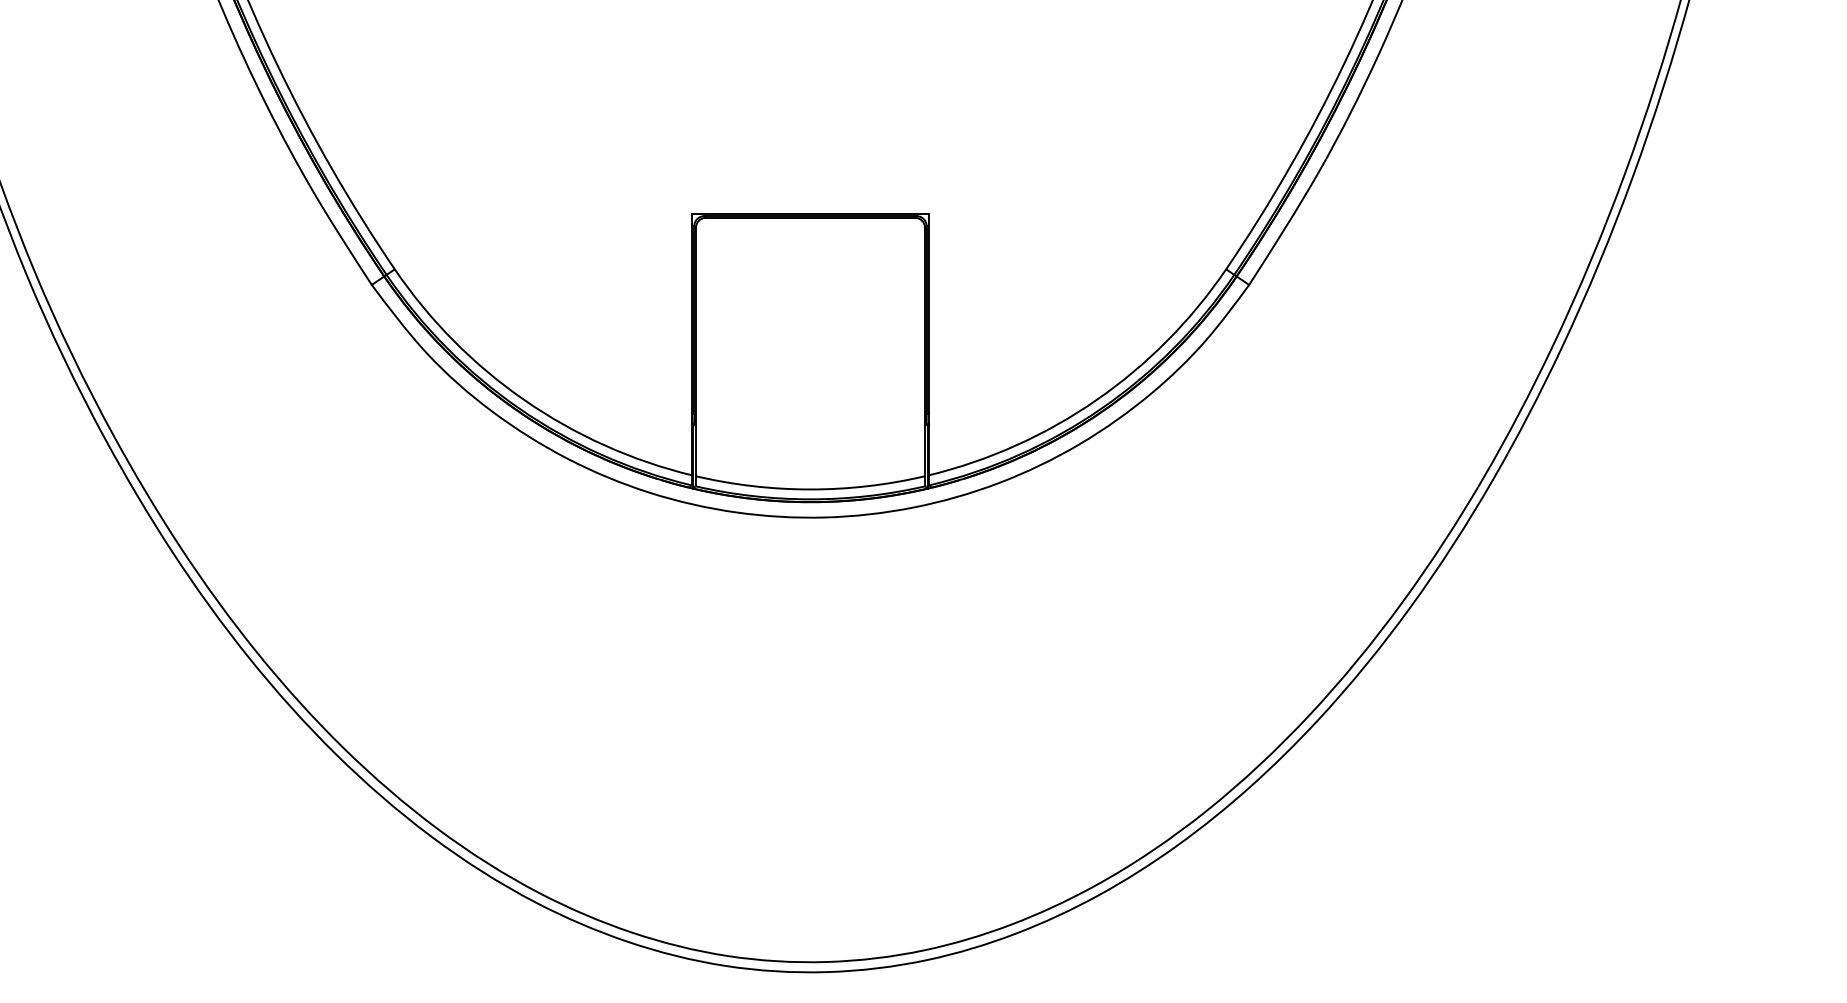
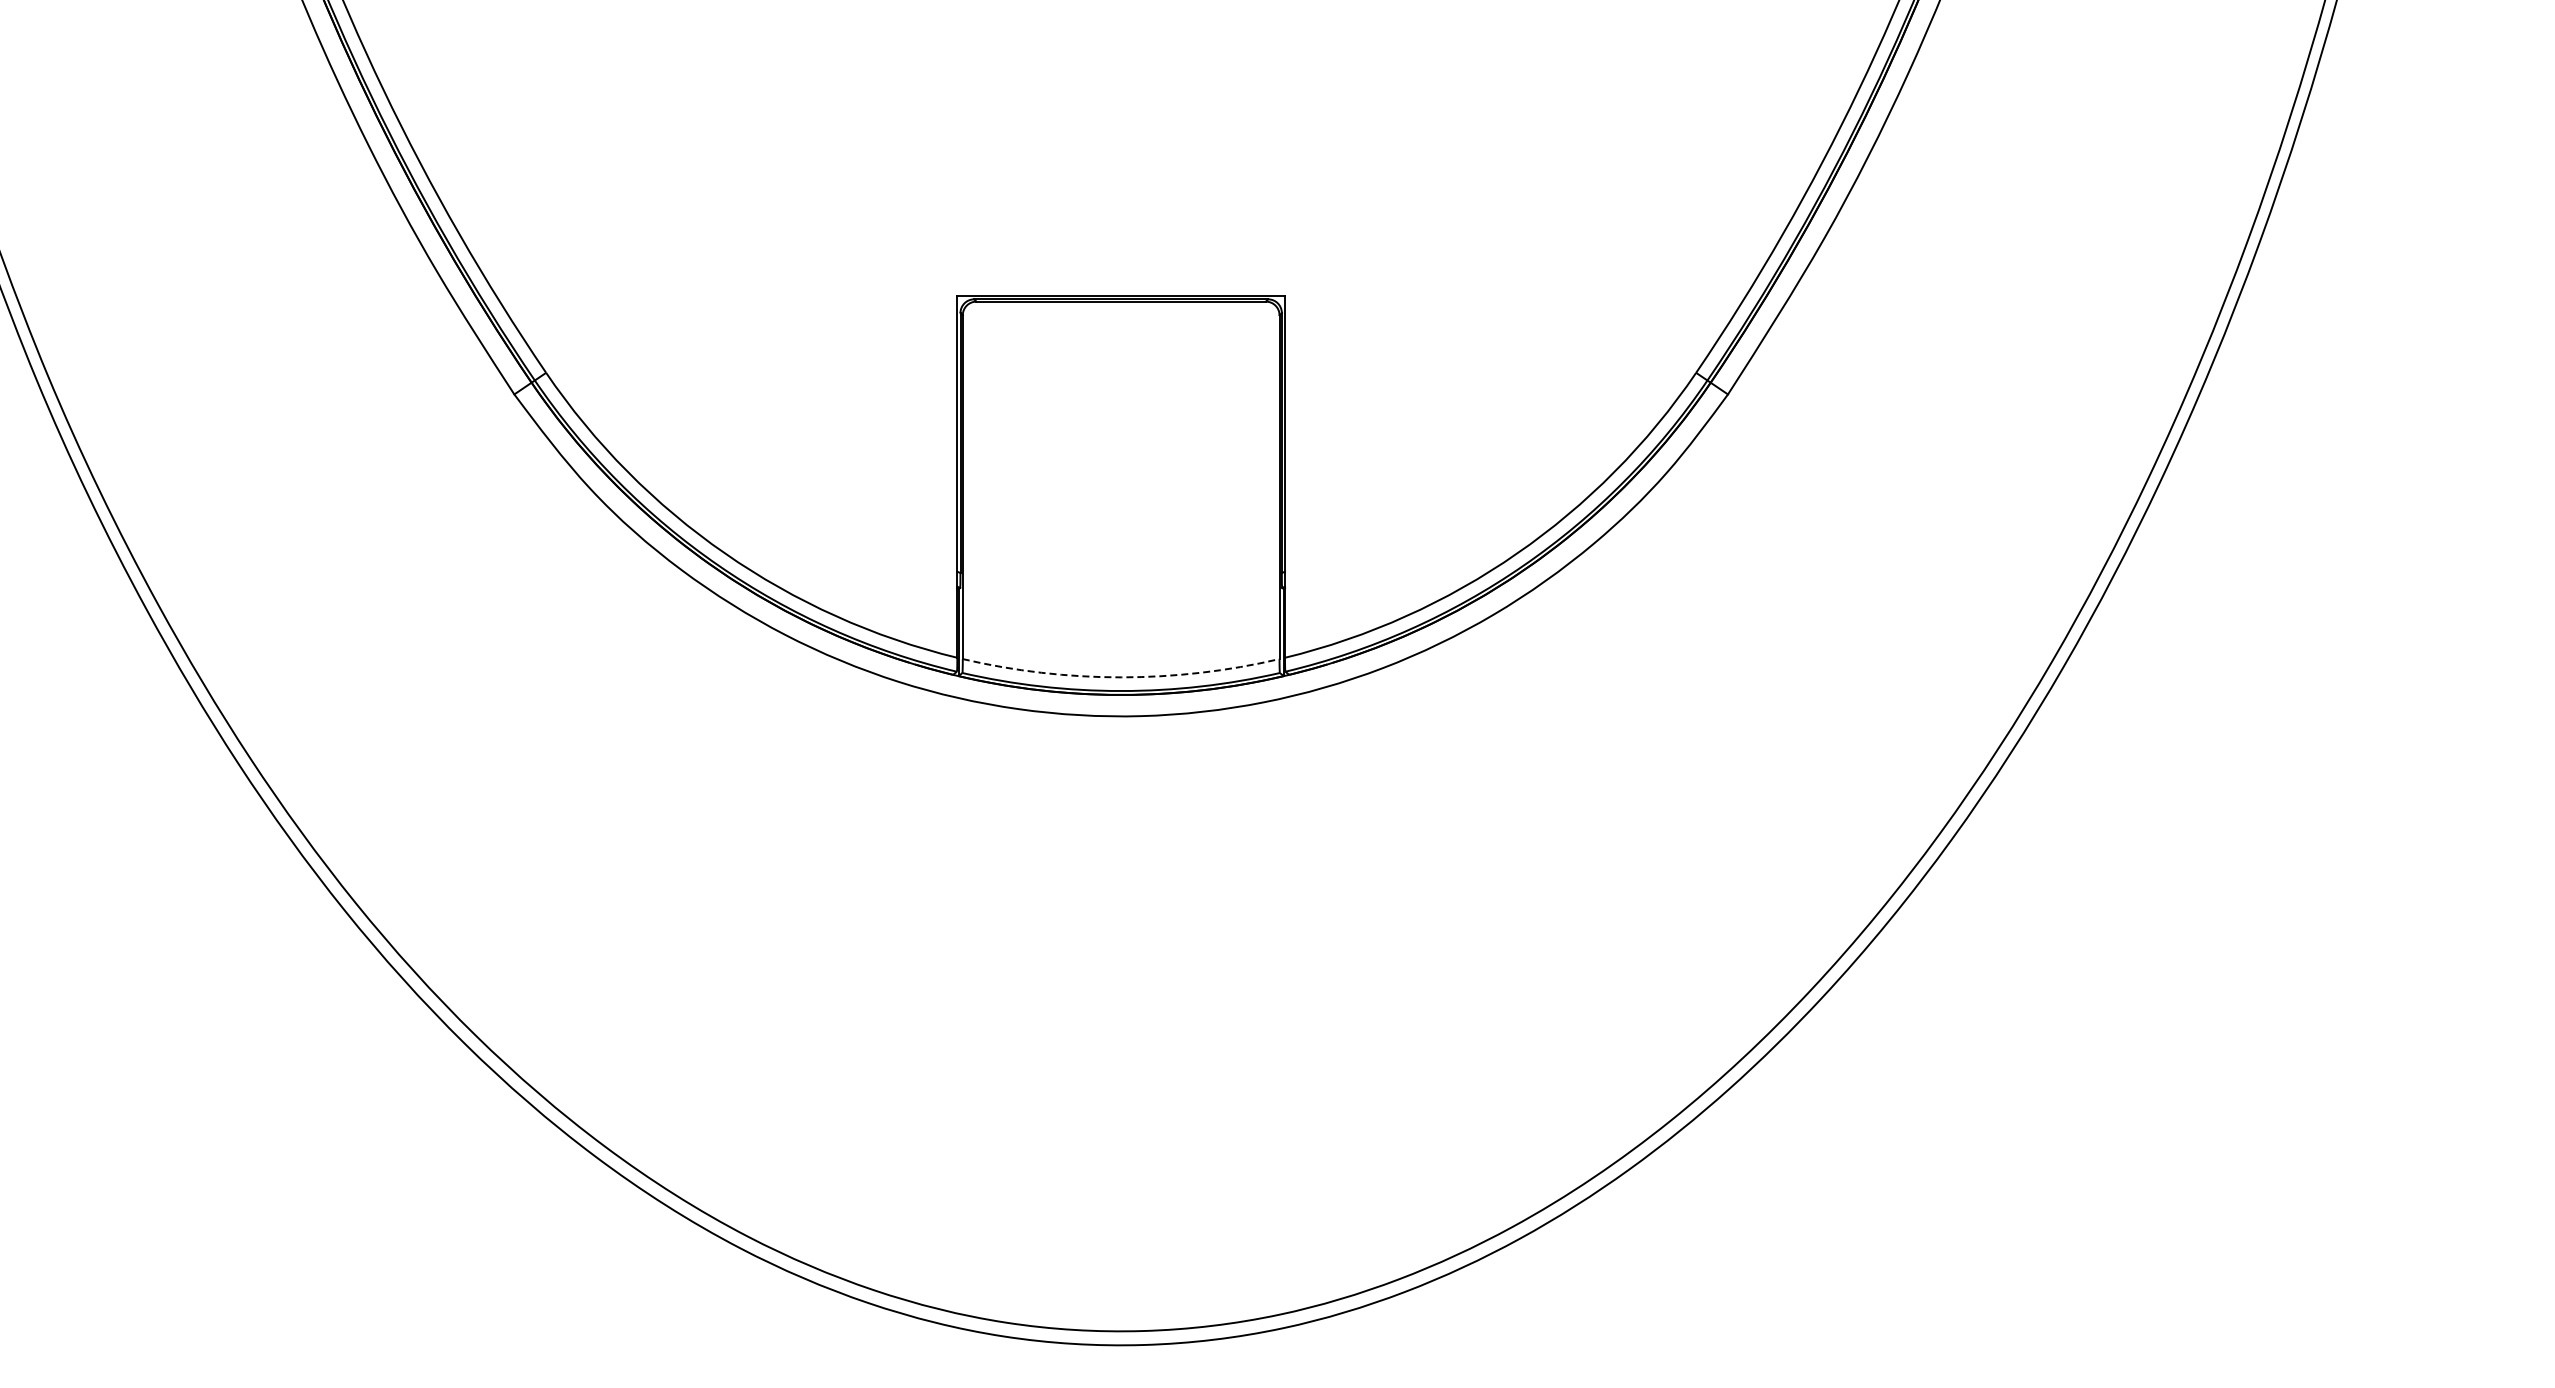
arc: (810, 489) -> (1121, 677), solid -> dashed

